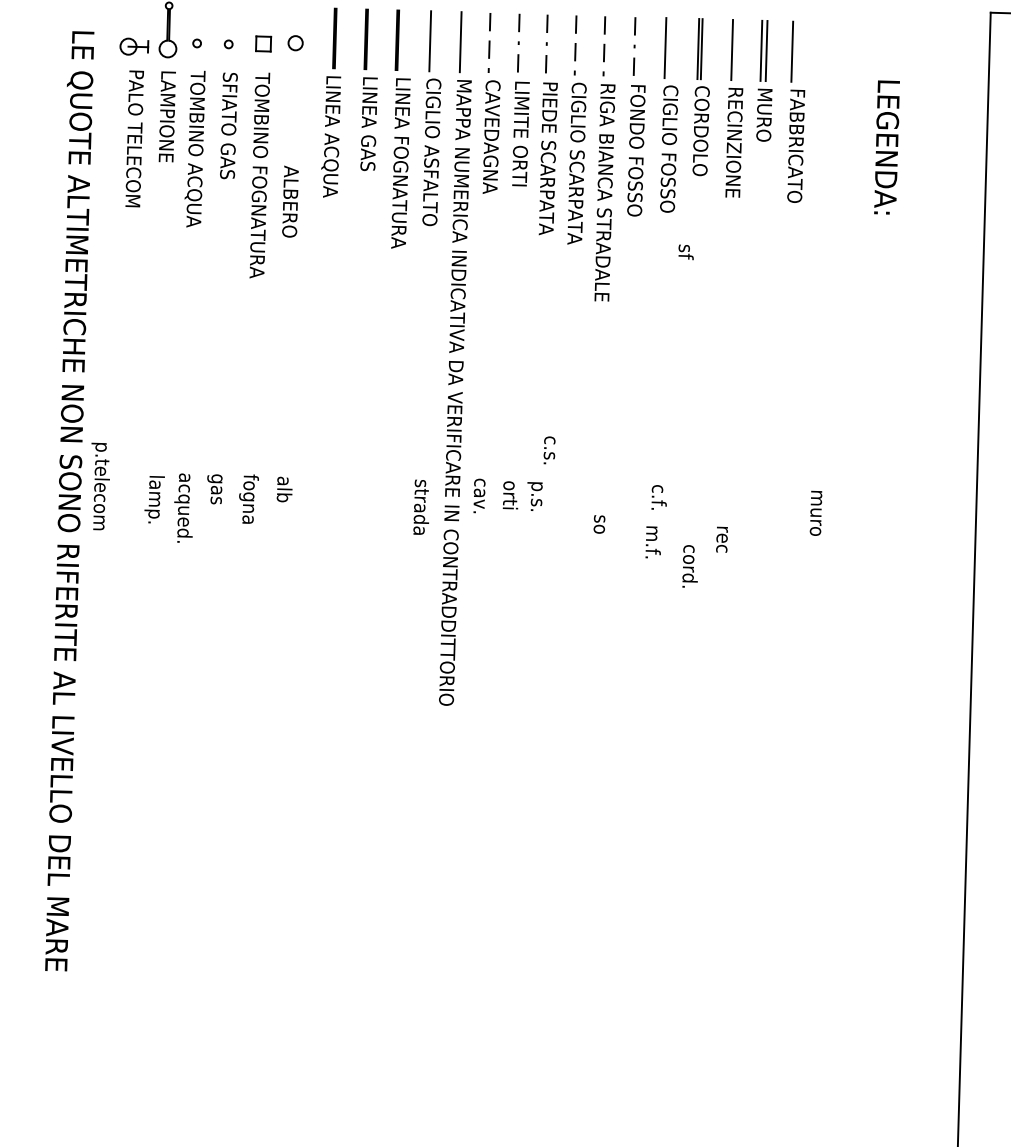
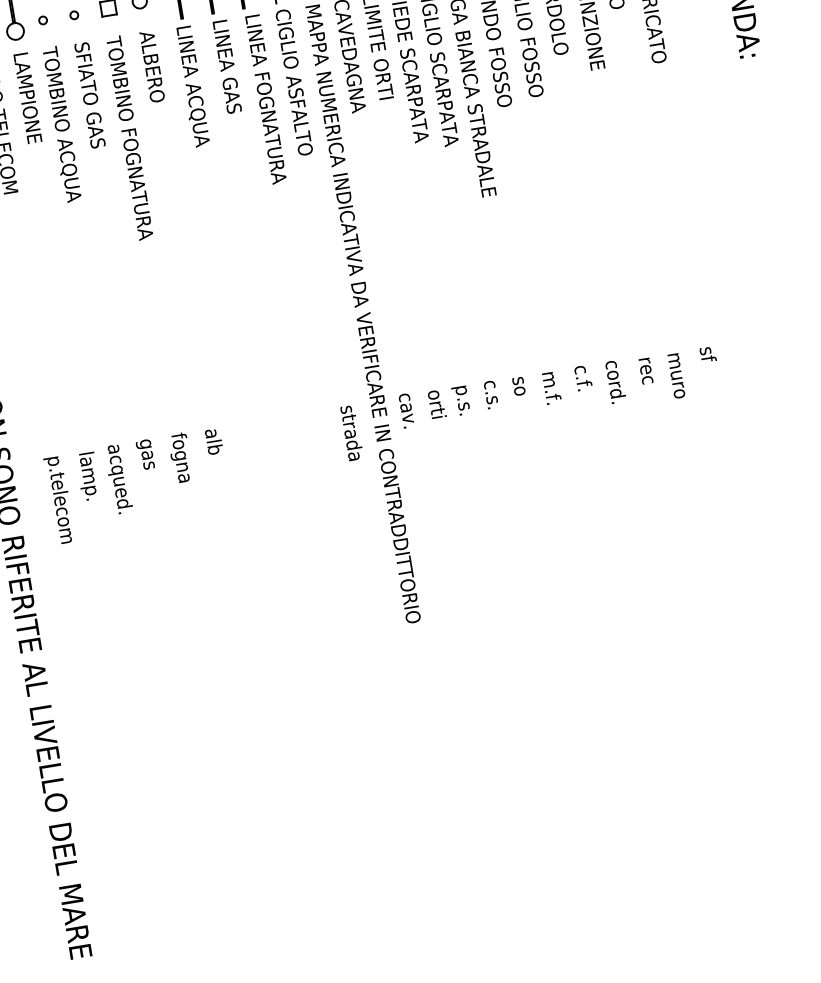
text: (290, 201) -> (152, 66), moved
text: (685, 252) -> (707, 354), moved
text: (549, 450) -> (491, 394), moved
text: (100, 486) -> (60, 500), moved
text: (815, 512) -> (675, 375), moved
text: (599, 524) -> (519, 386), moved
text: (721, 539) -> (645, 371), moved
text: (652, 542) -> (551, 388), moved
text: (689, 566) -> (614, 382), moved

